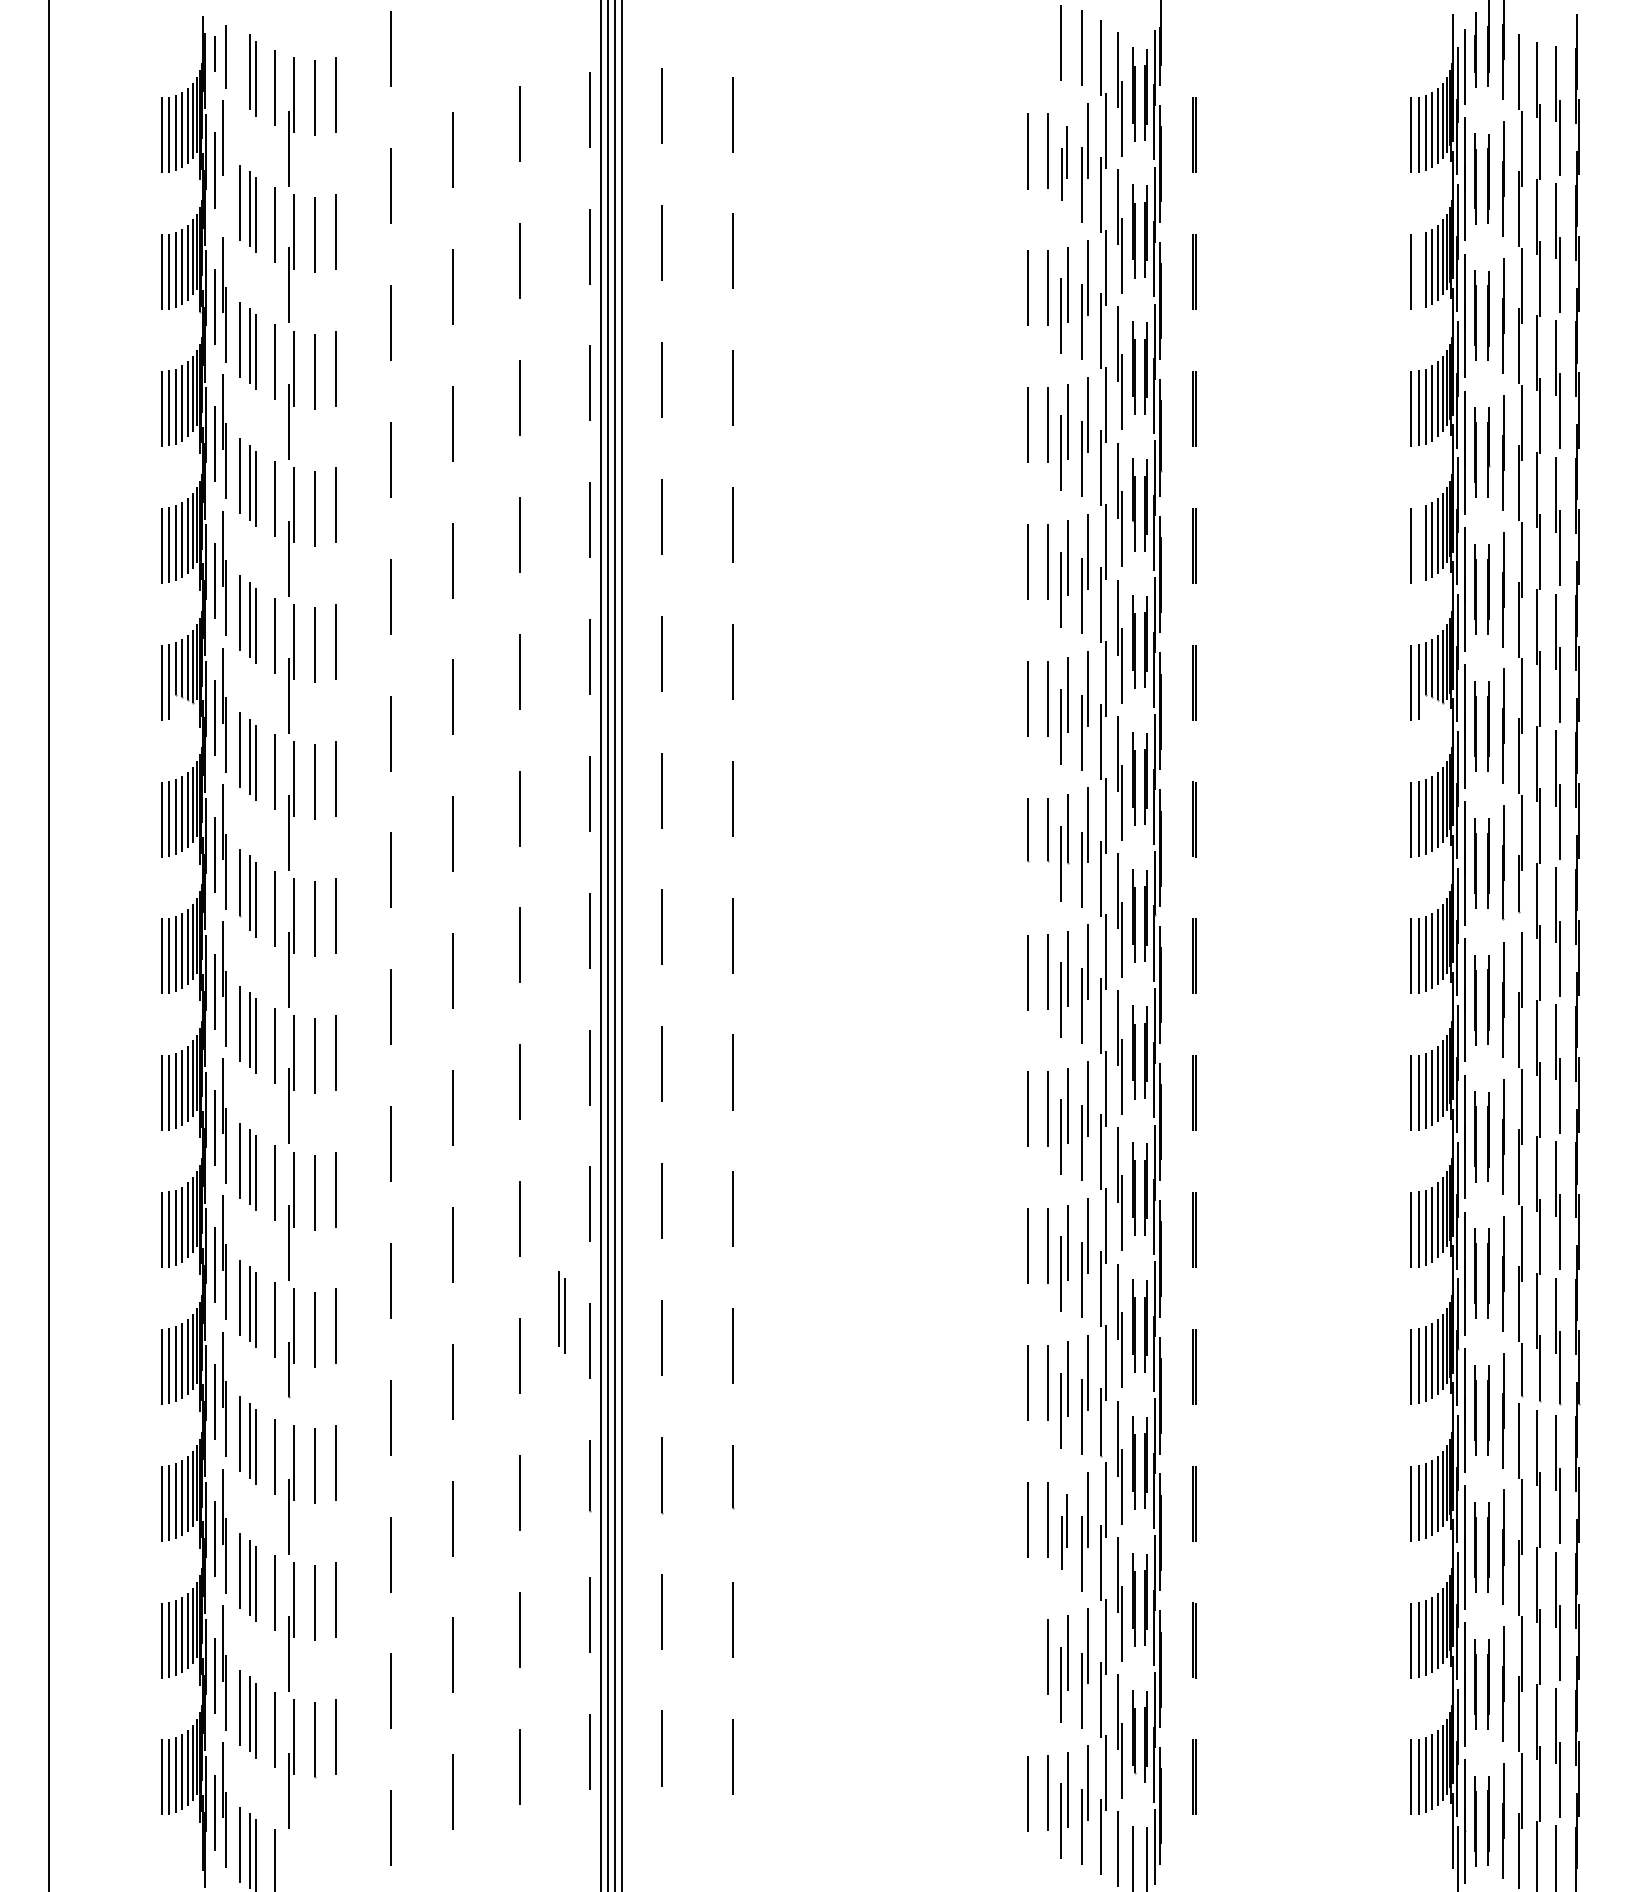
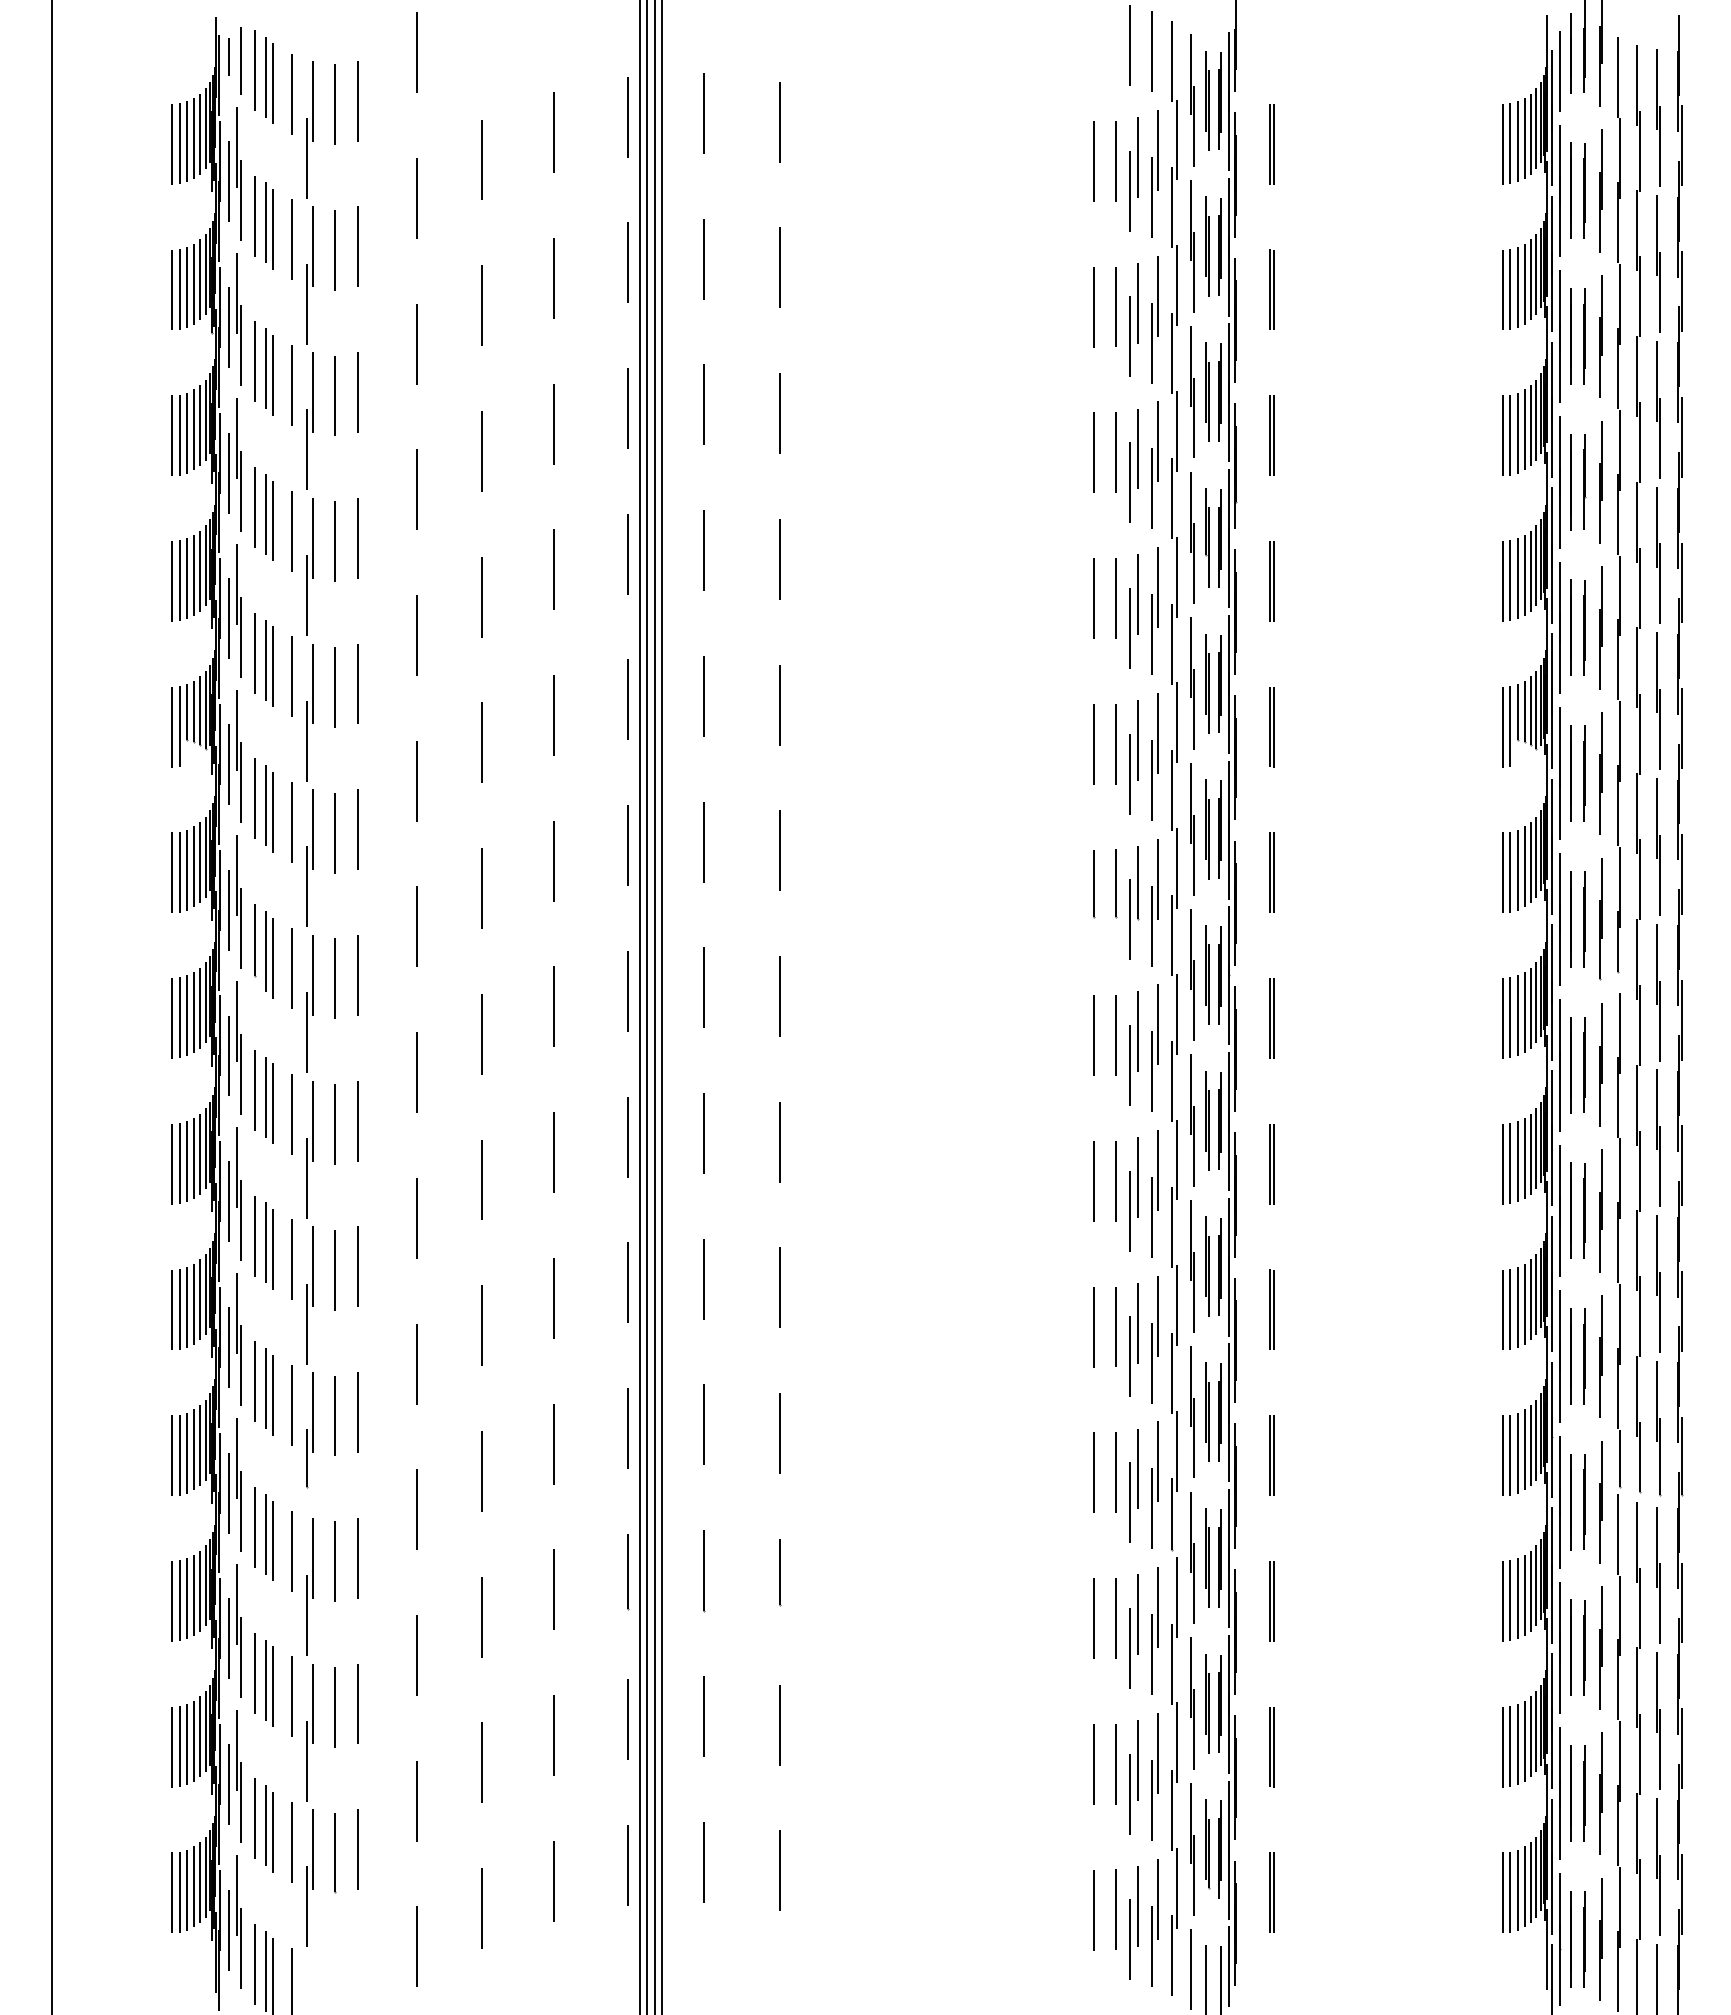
line: (240, 65) -> (255, 69), added
part: (1064, 163) -> (1133, 174), size x1.43
line: (226, 187) -> (240, 199), added
line: (1418, 270) -> (1510, 288), added
line: (1418, 545) -> (1510, 580), added
part: (562, 1312) -> (598, 1397), removed
part: (1064, 1531) -> (1133, 1631), size x1.43
line: (1028, 1655) -> (1094, 1763), added

